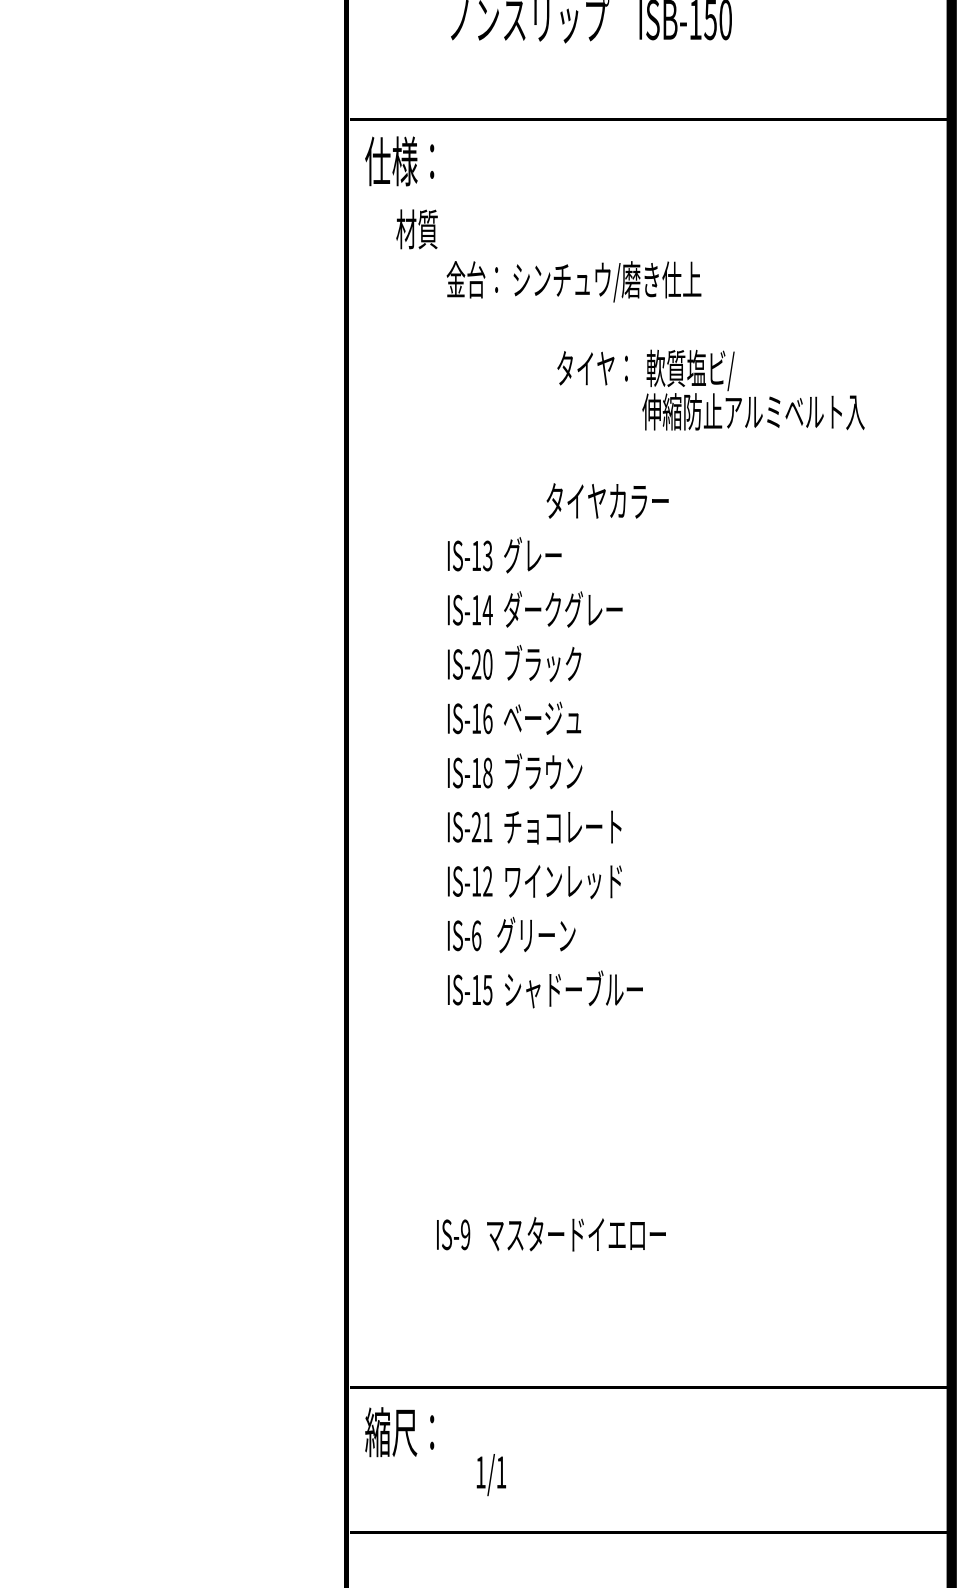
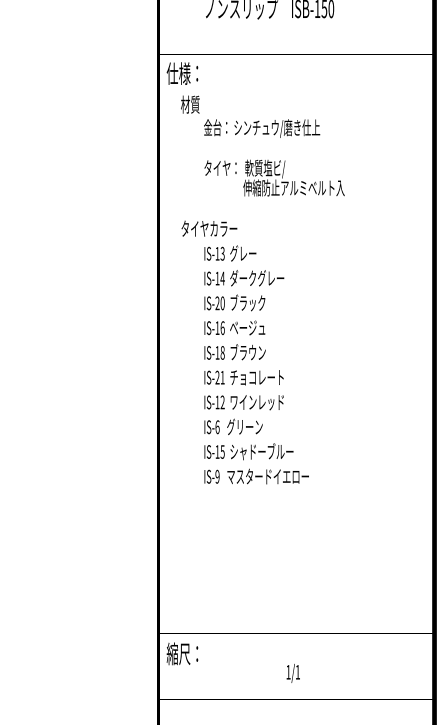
text: (710, 388) -> (274, 177), moved
text: (607, 500) -> (209, 228), moved
text: (550, 1234) -> (256, 476), moved
text: (489, 1475) -> (292, 673), moved

